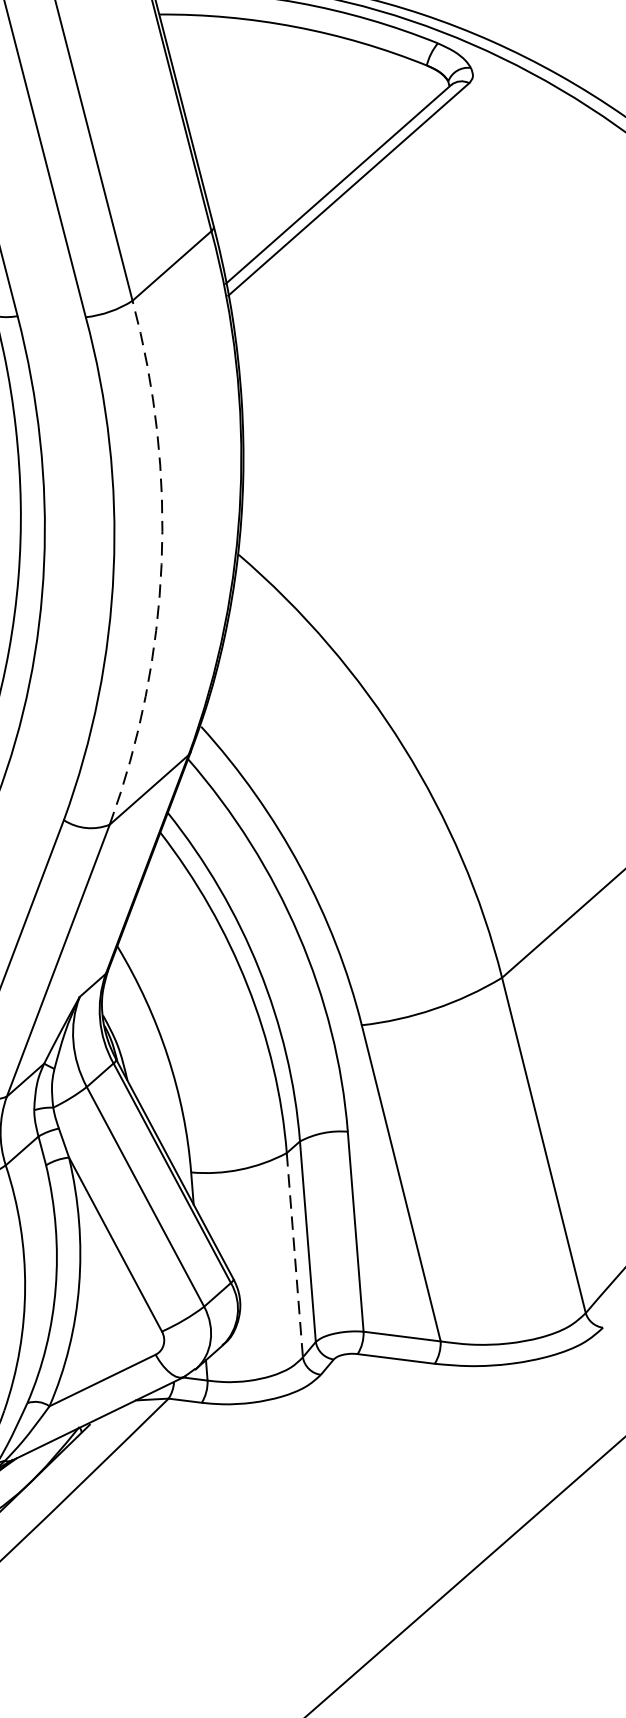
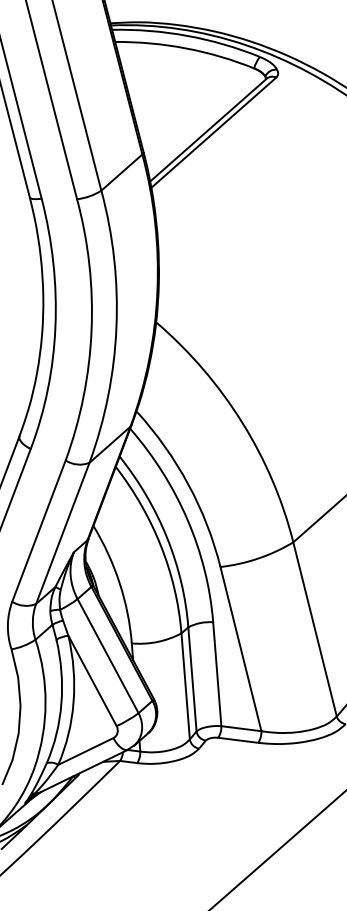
arc: (161, 564) -> (116, 327), dashed -> solid
line: (294, 1255) -> (185, 686), dashed -> solid

